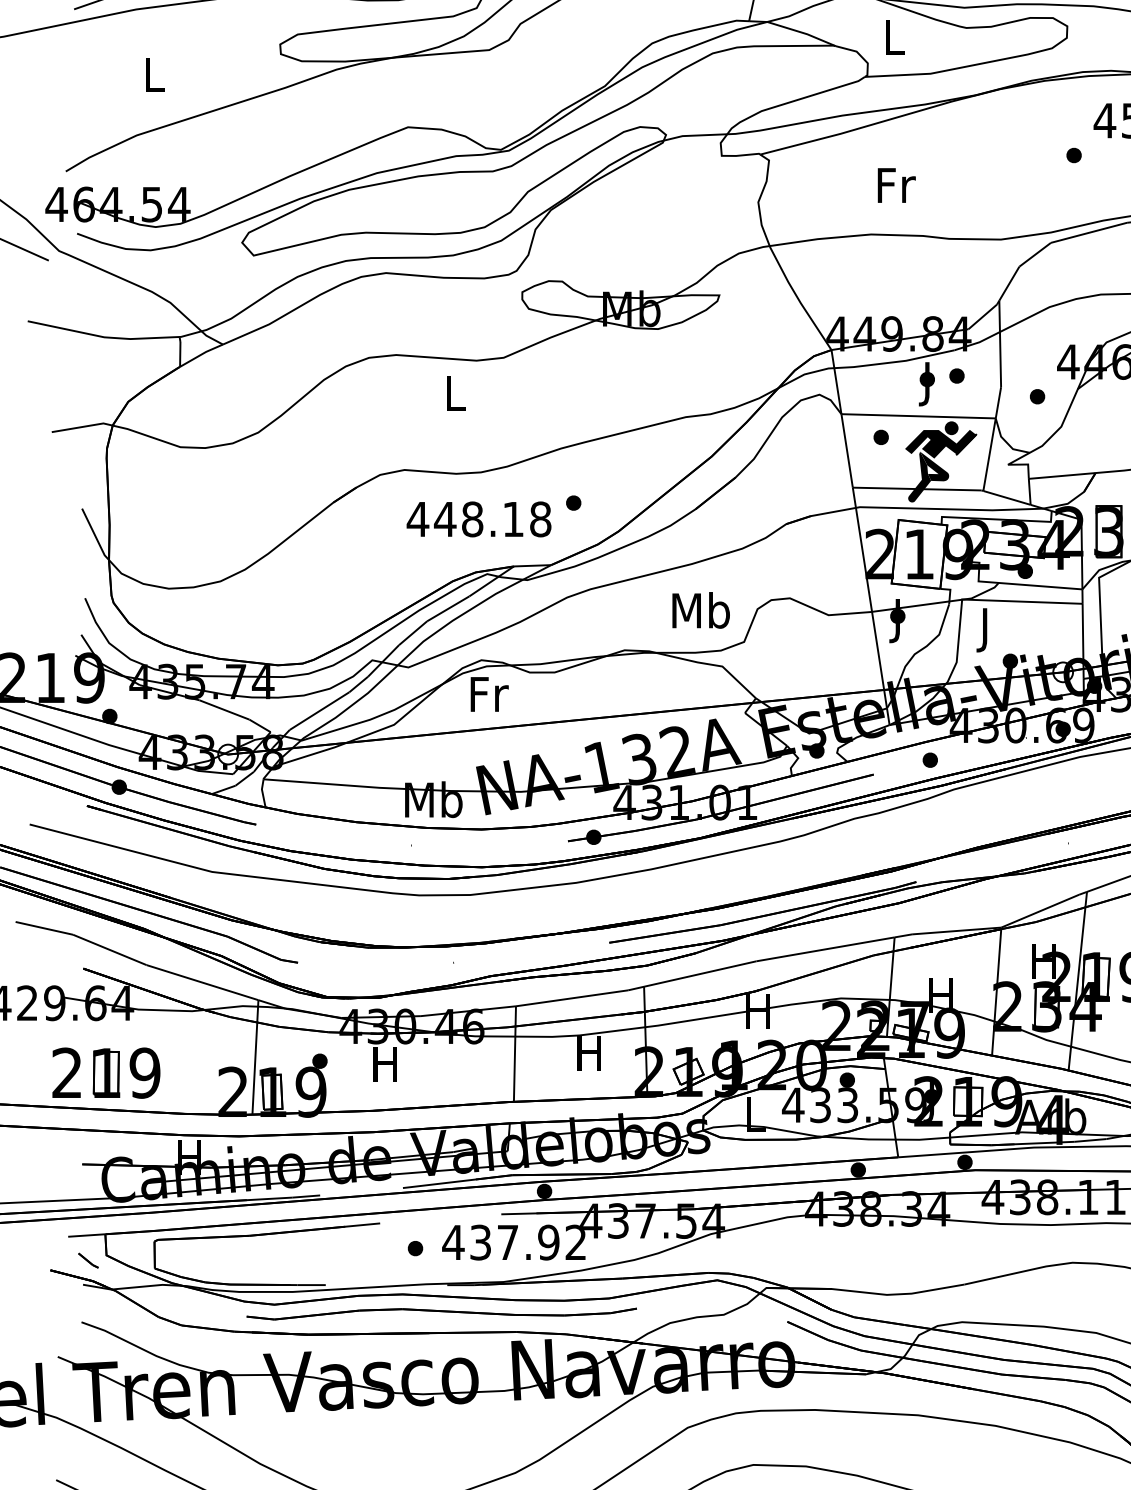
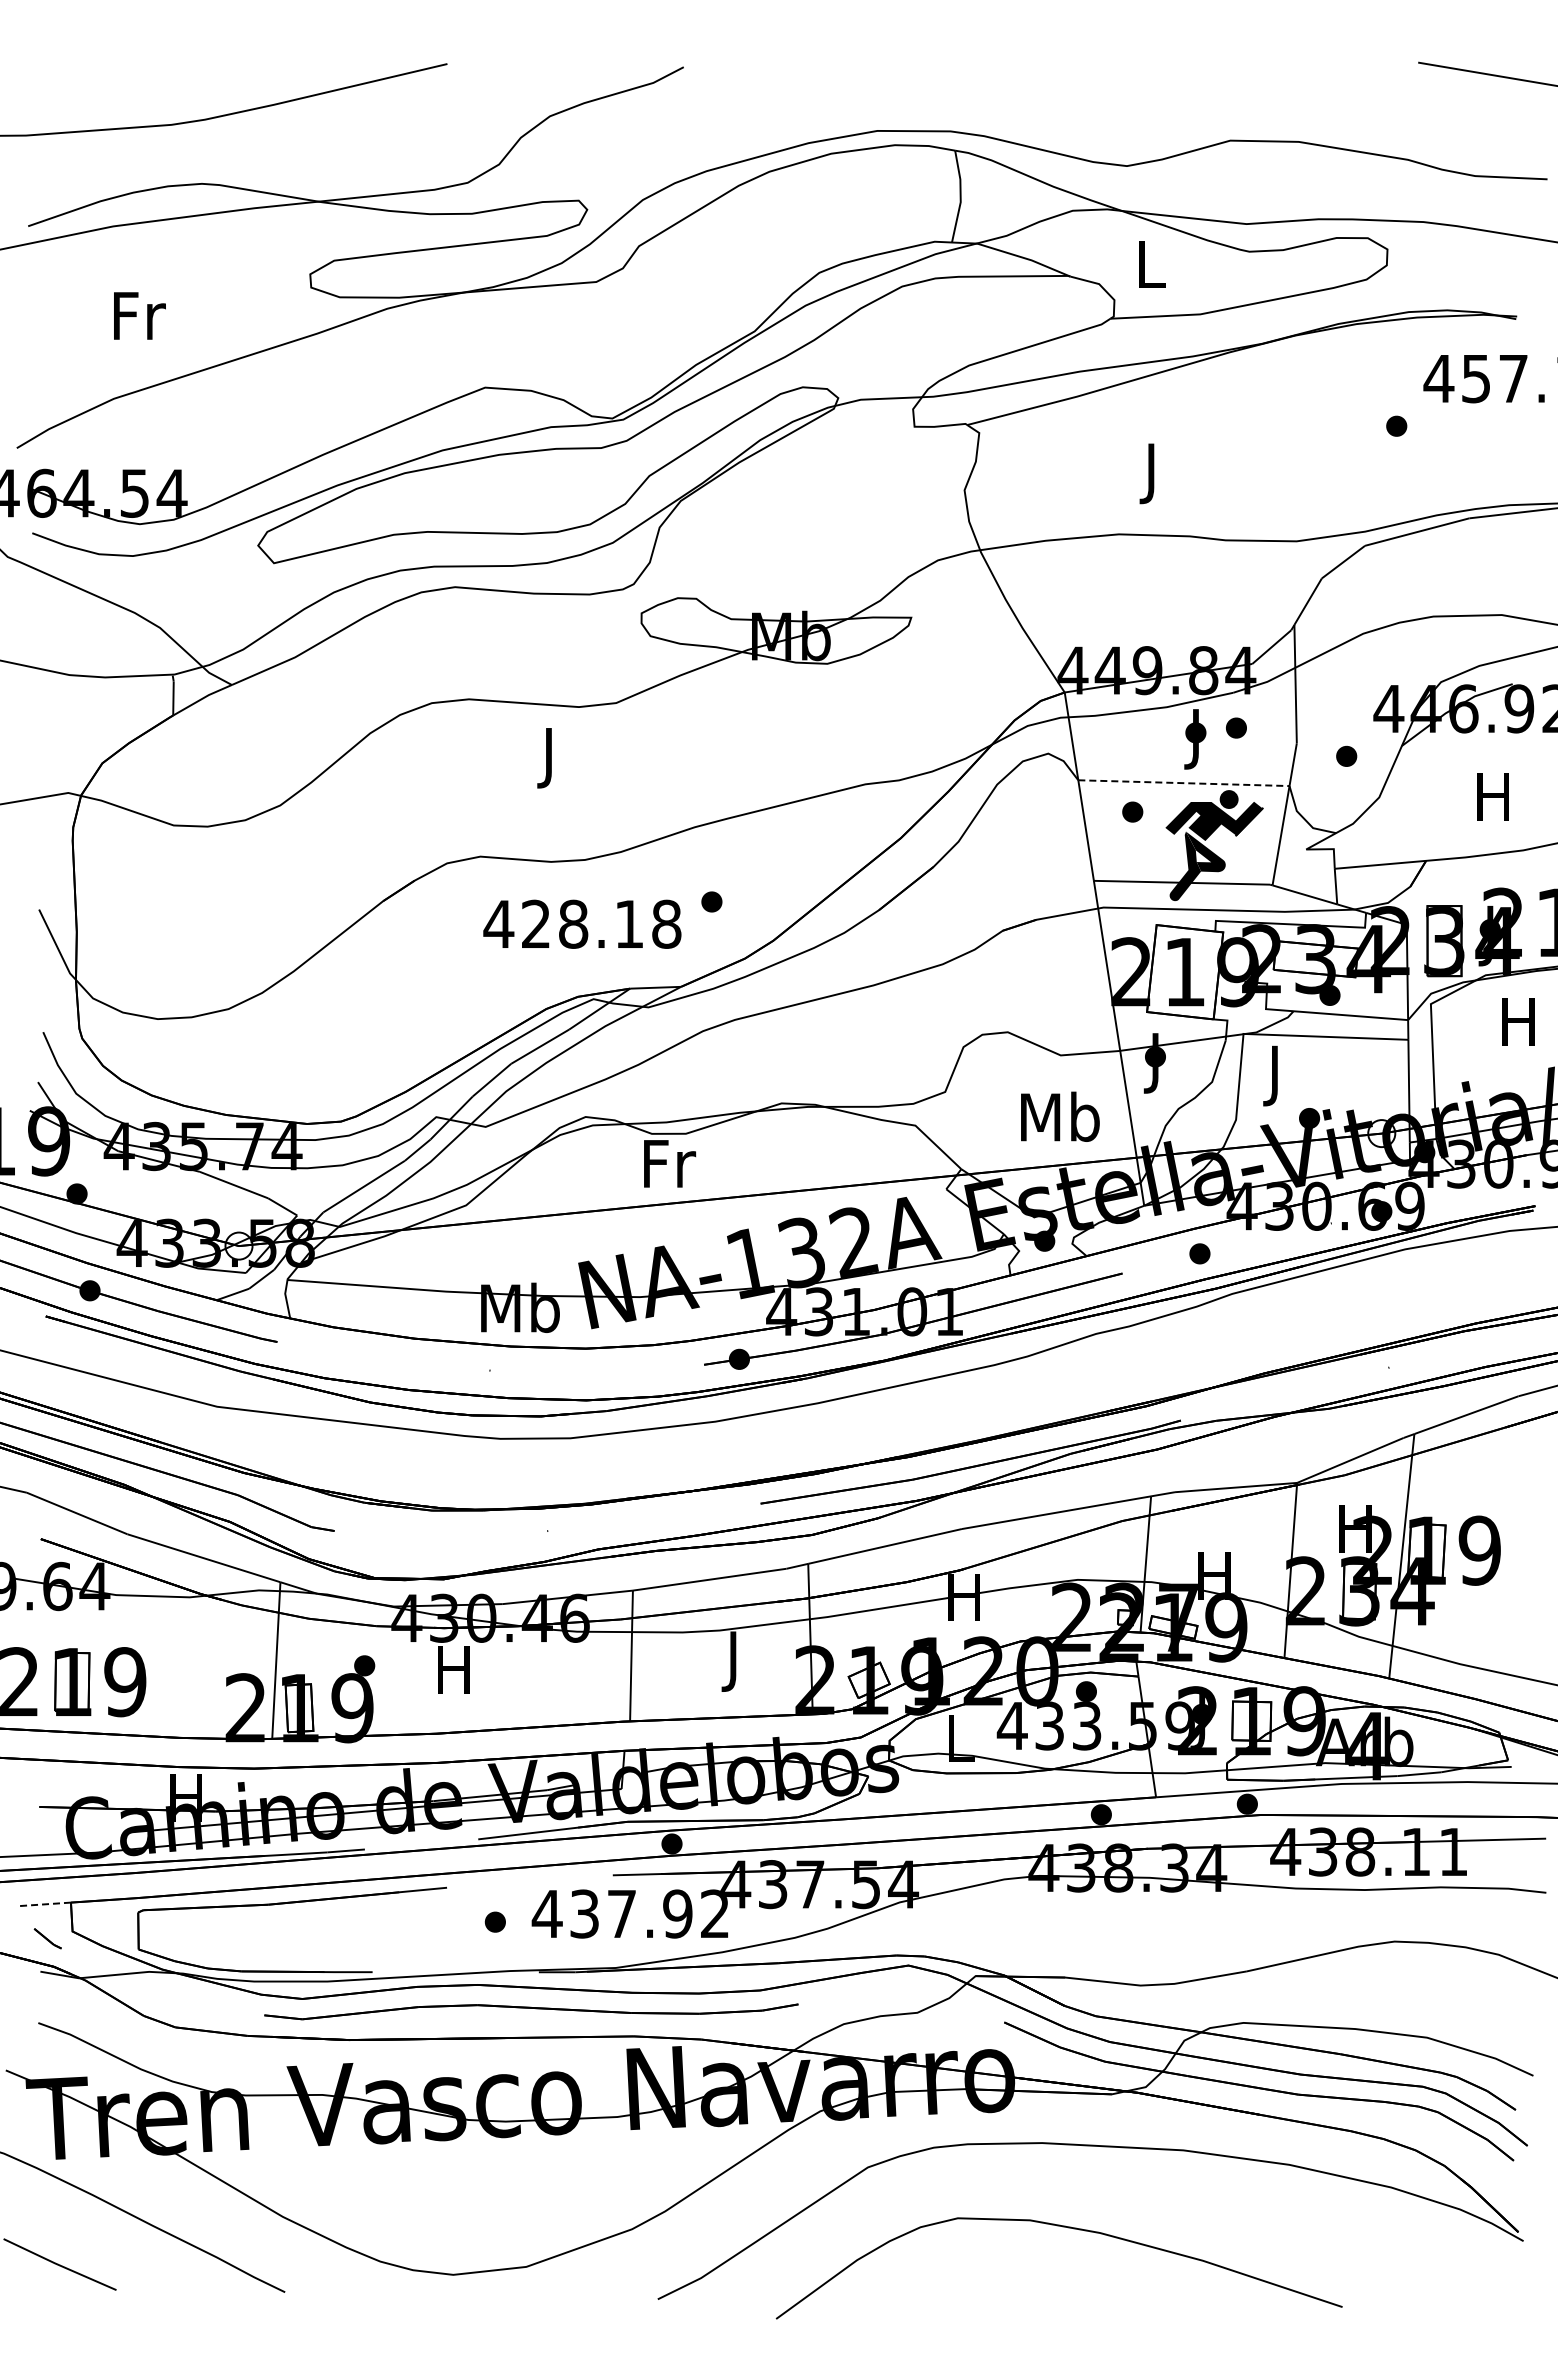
text: (155, 74) -> (139, 315), L -> Fr
text: (897, 190) -> (1154, 473), Fr -> J
text: (455, 398) -> (550, 758), L -> J
line: (918, 416) -> (1183, 783), solid -> dashed
text: (444, 518) -> (535, 923), 448.18 -> 428.18
text: (701, 610) -> (1060, 1116), moved
text: (490, 694) -> (670, 1163), moved
text: (589, 1058) -> (733, 1661), H -> J
line: (86, 1235) -> (45, 1904), solid -> dashed

